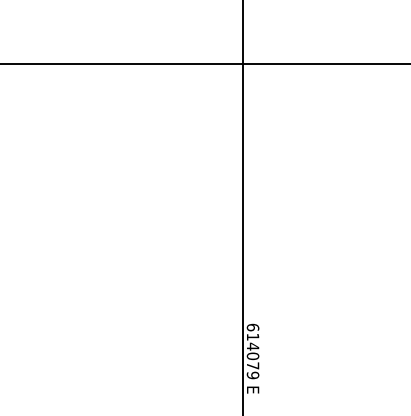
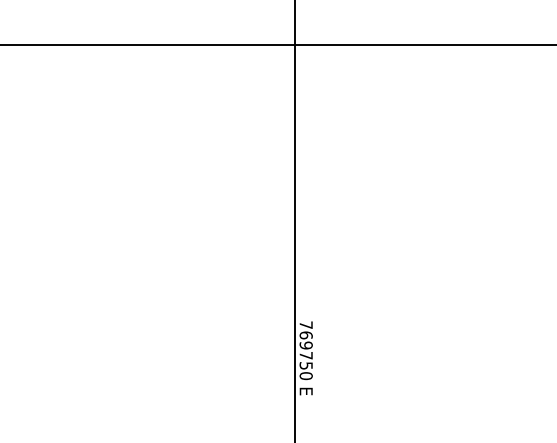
text: (252, 351) -> (305, 350), 614079 -> 769750

